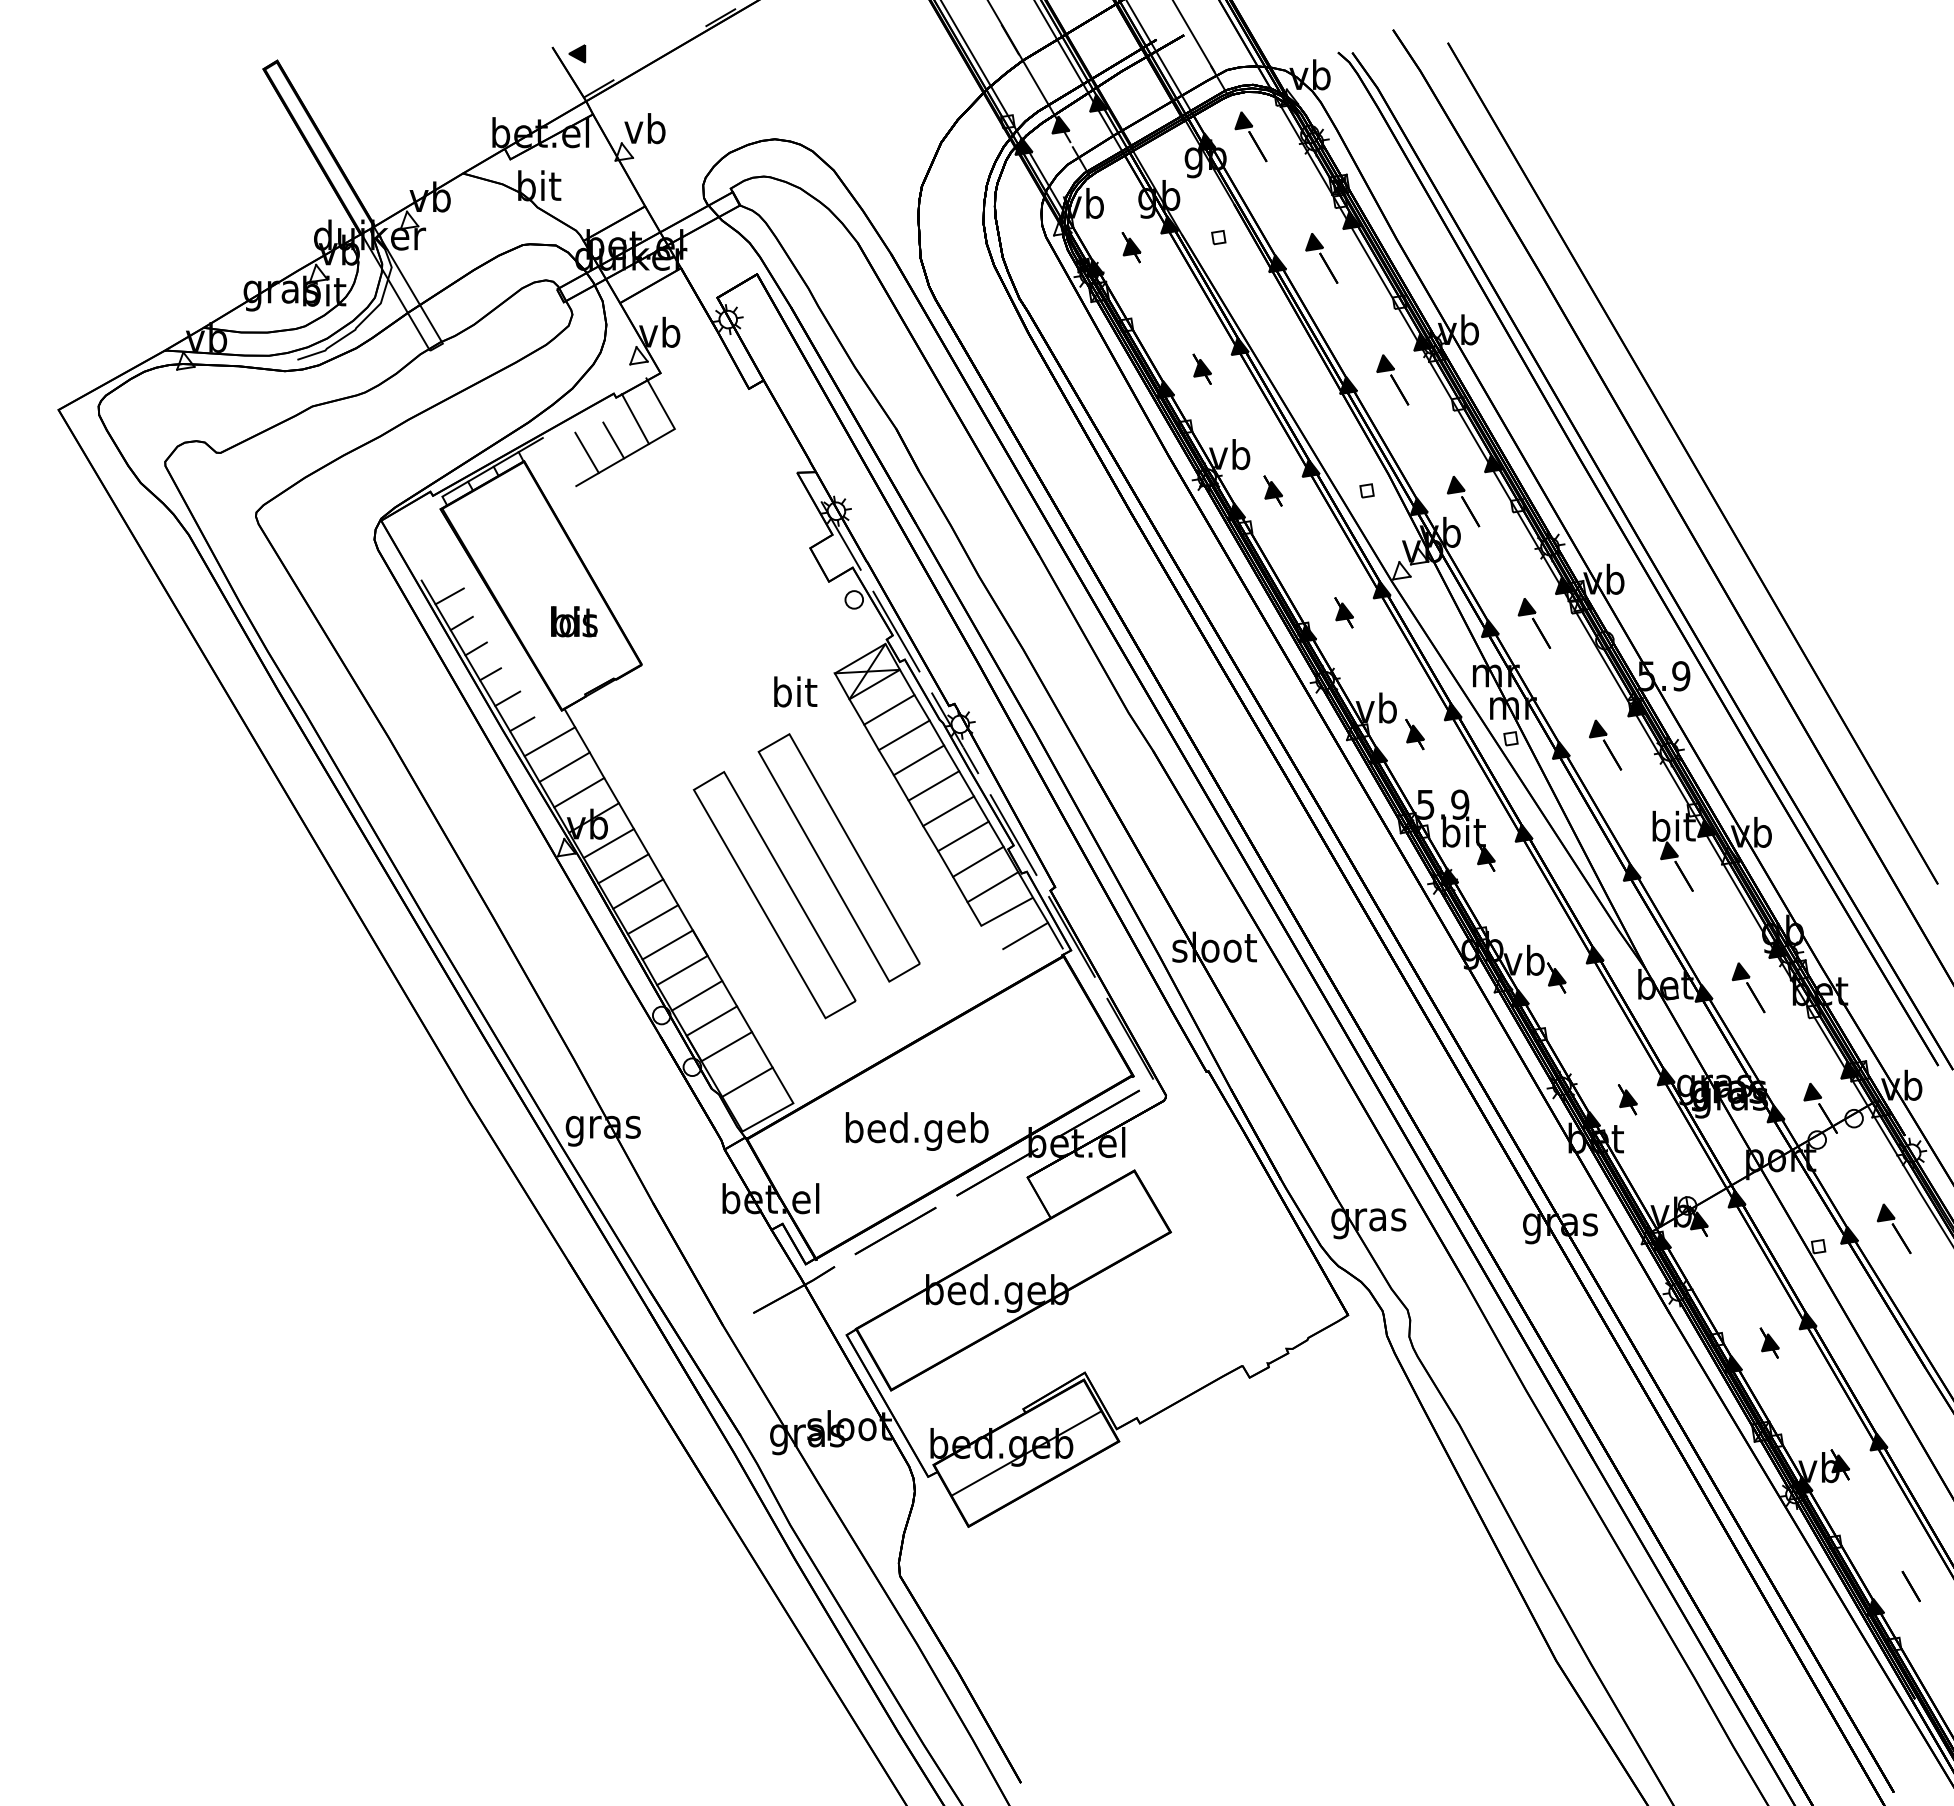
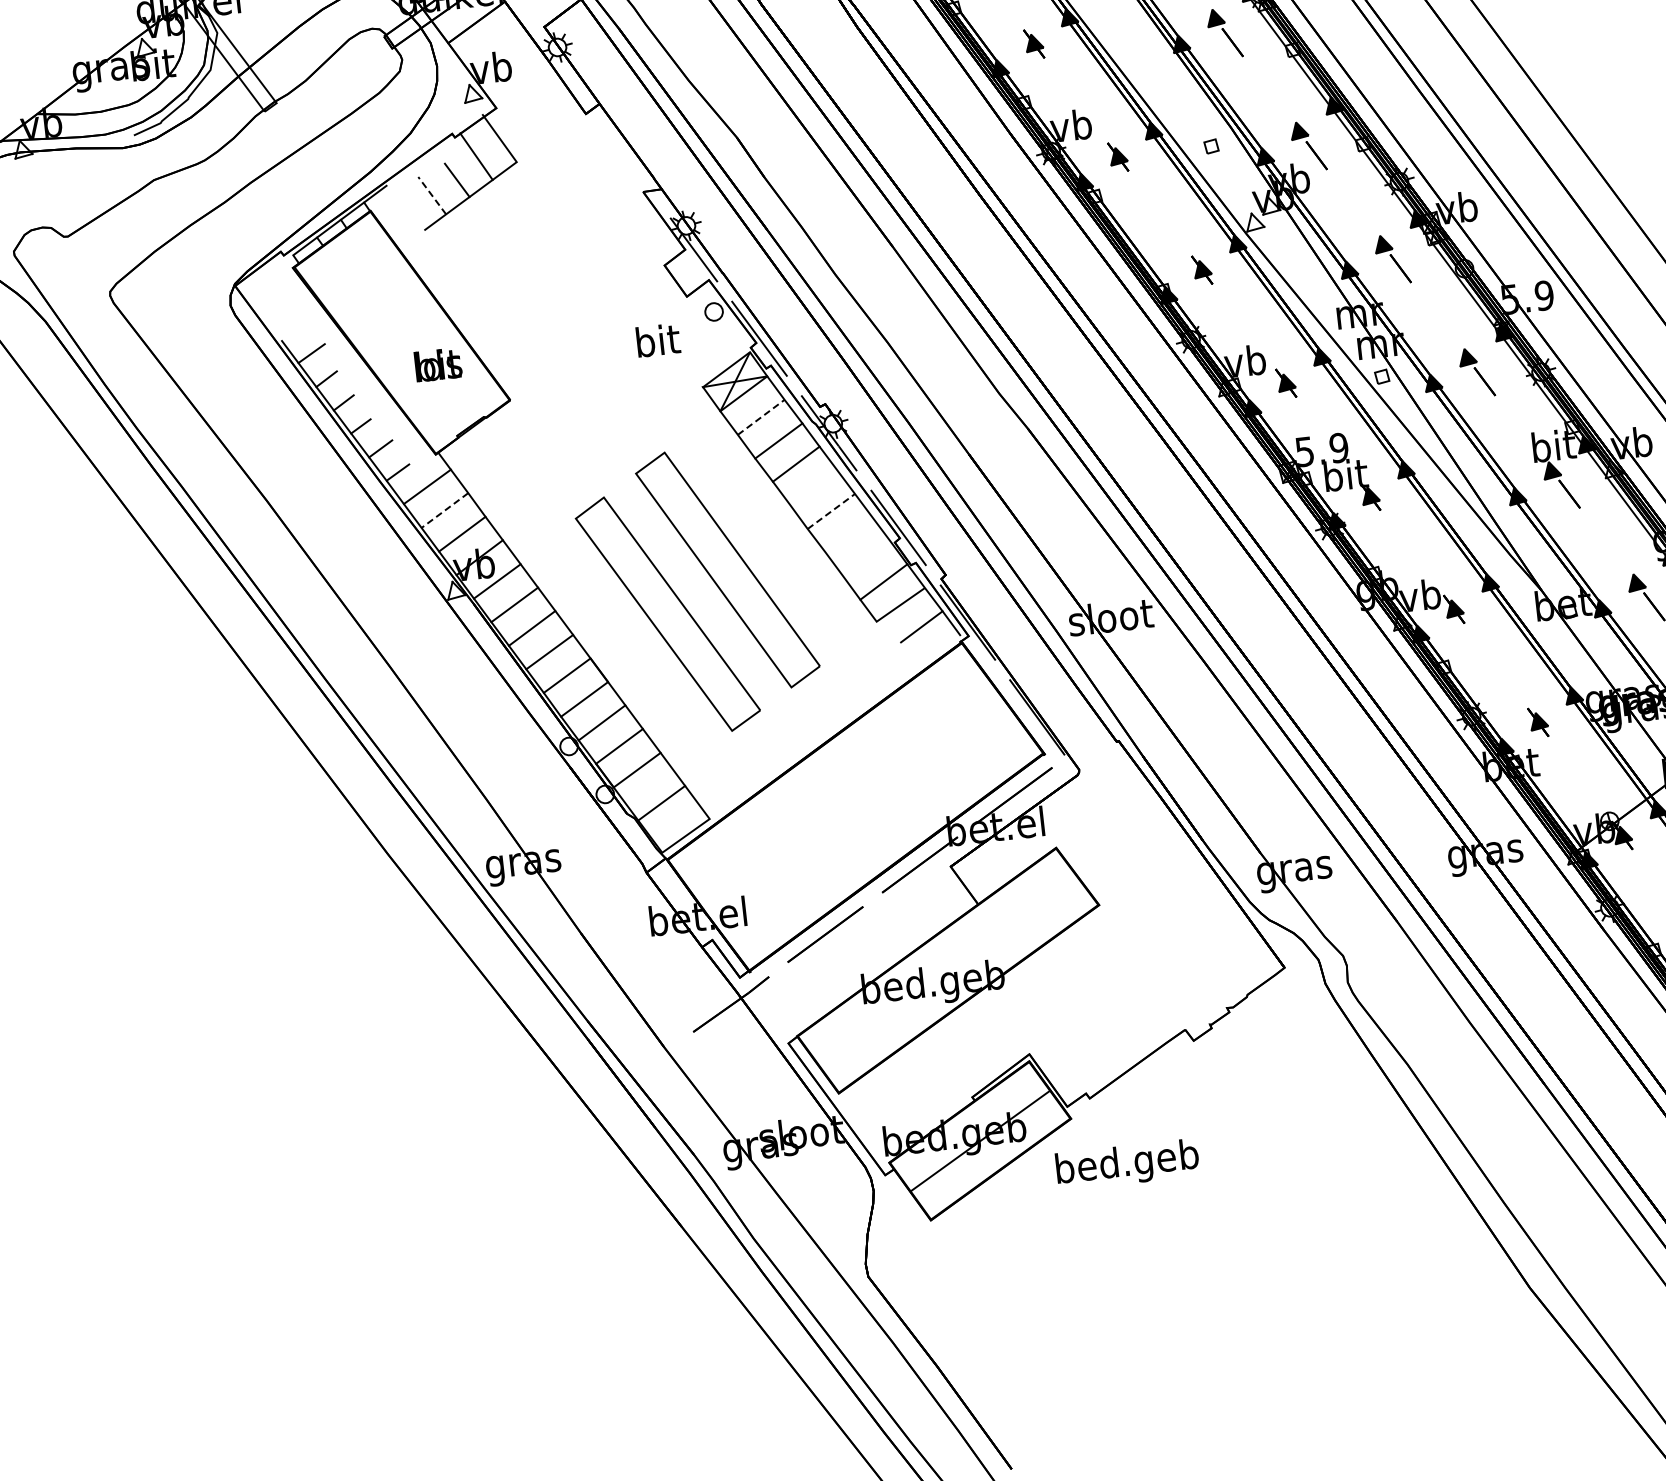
line: (586, 452) -> (431, 195), solid -> dashed
text: (795, 691) -> (658, 339), moved
line: (889, 709) -> (761, 416), solid -> dashed
line: (564, 767) -> (444, 510), solid -> dashed
line: (933, 785) -> (813, 487), removed
line: (949, 811) -> (832, 511), solid -> dashed
line: (963, 836) -> (849, 534), removed
line: (978, 861) -> (866, 558), removed
text: (916, 1131) -> (1126, 1164), moved

